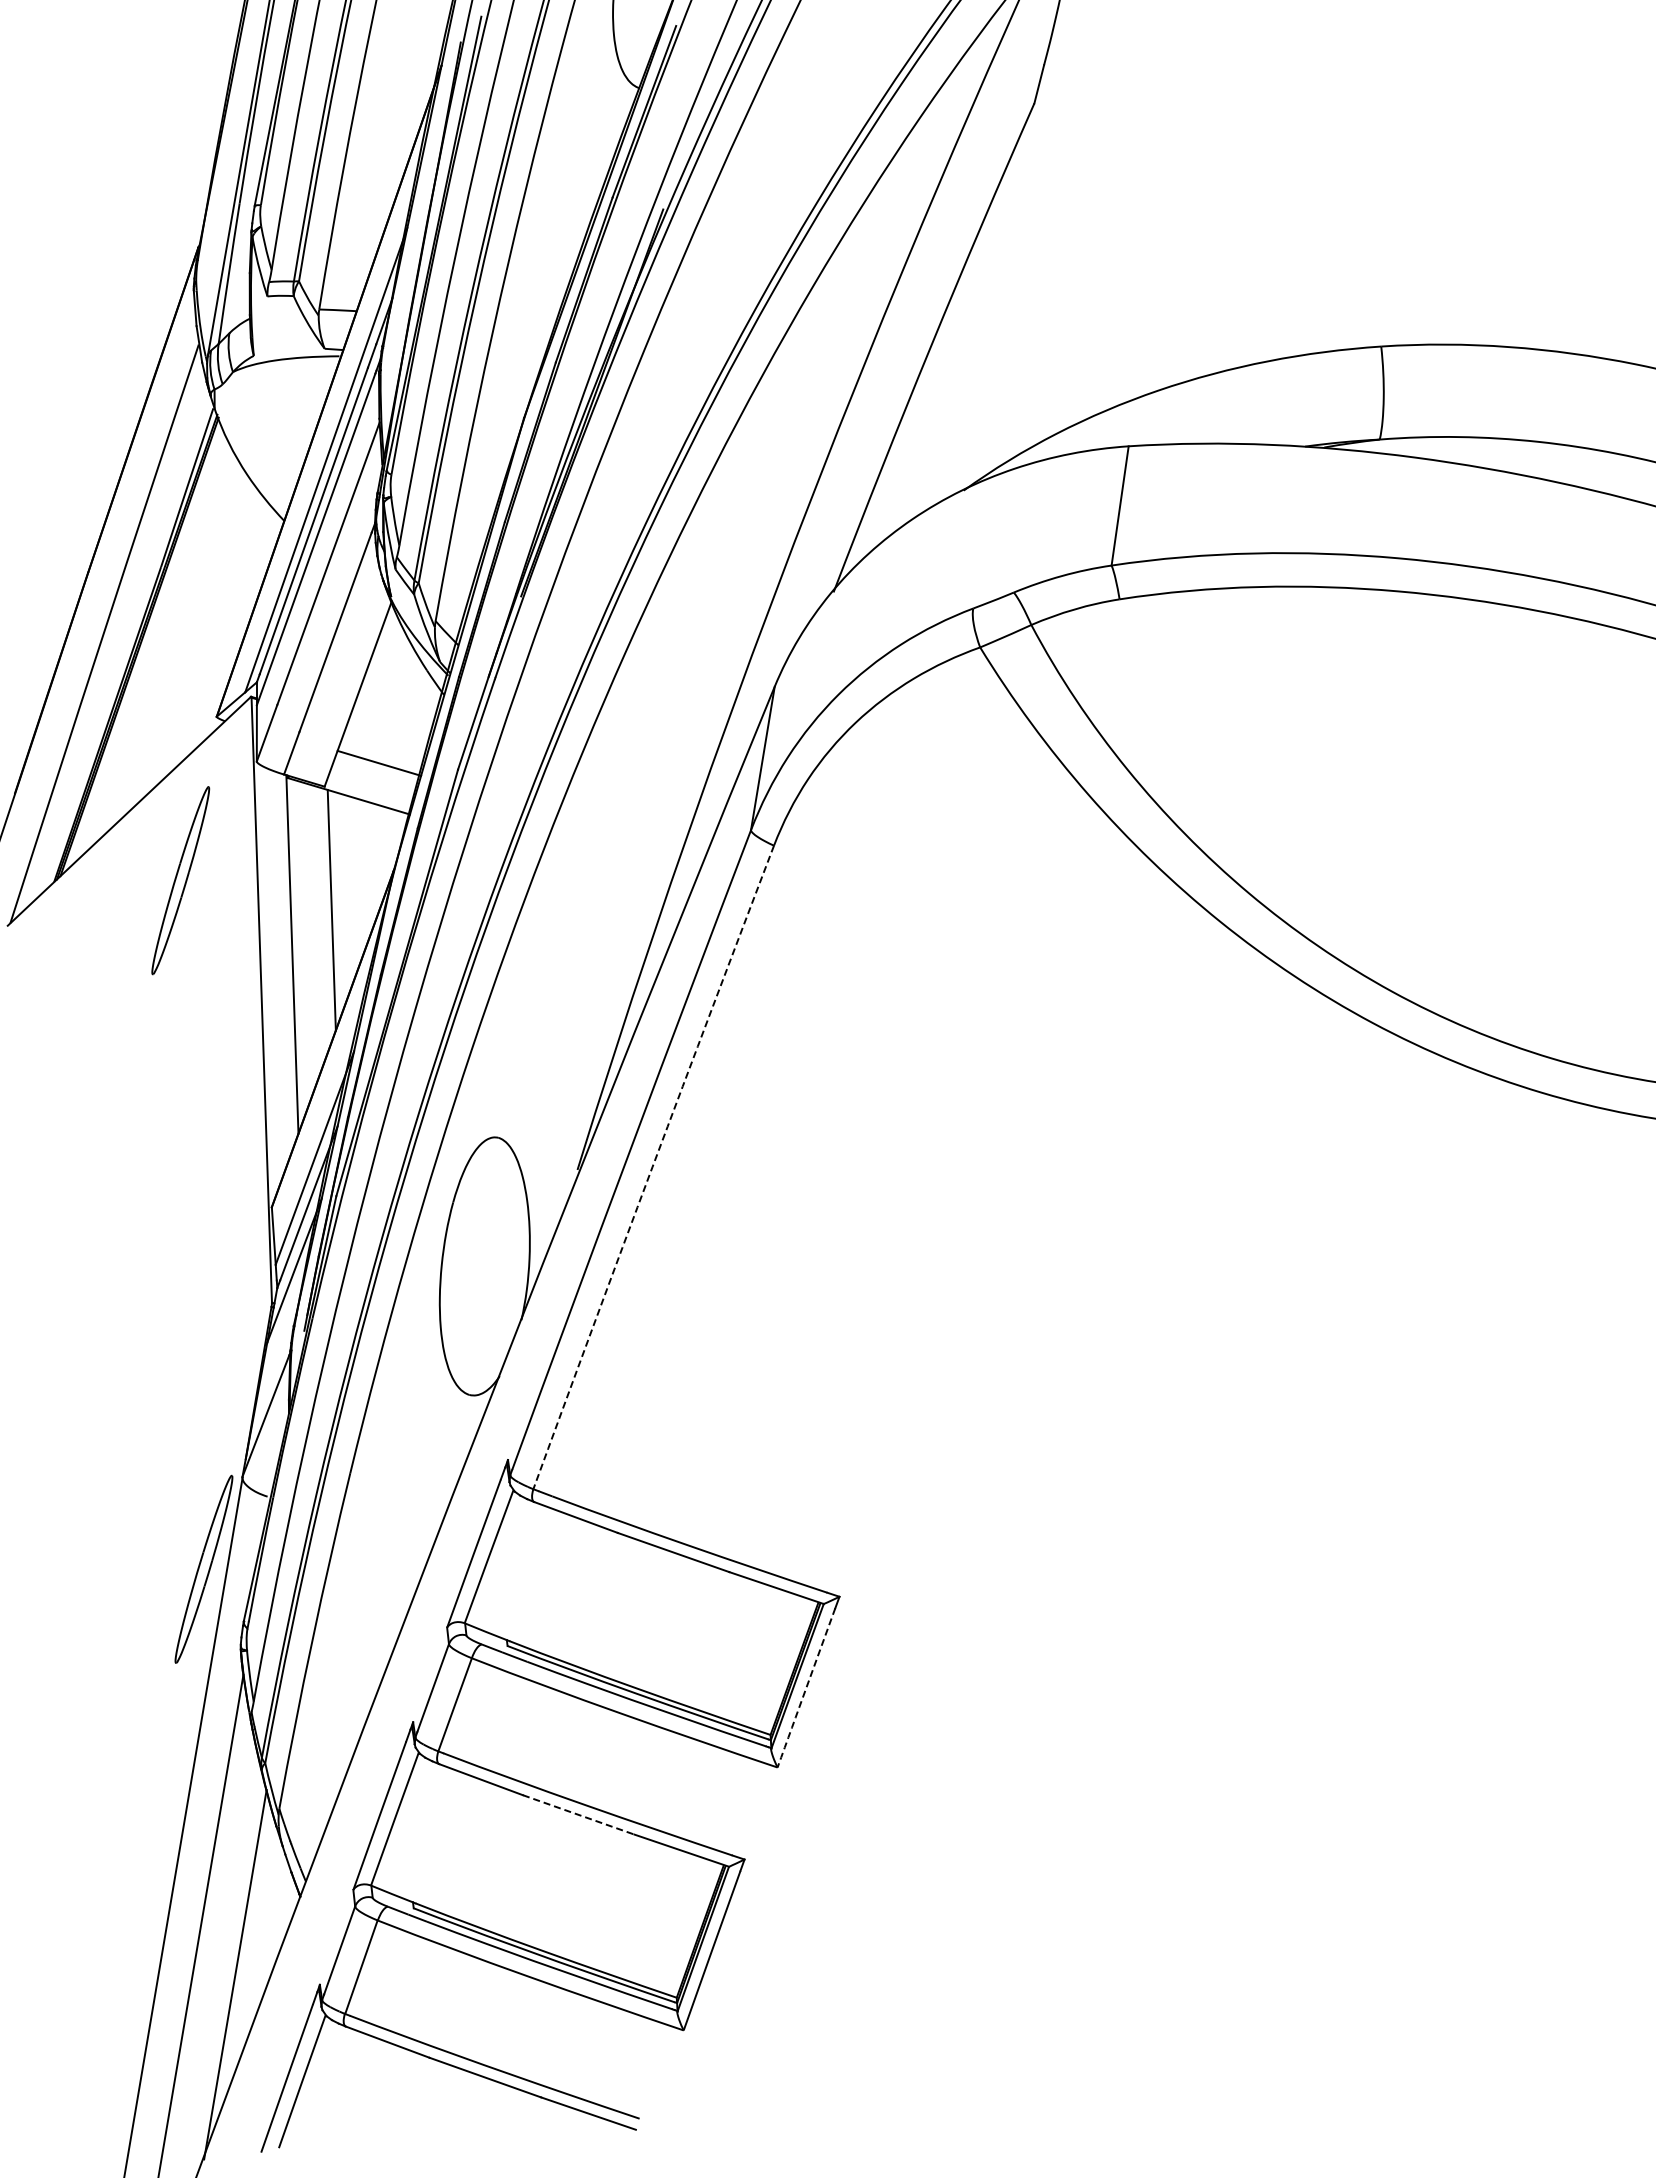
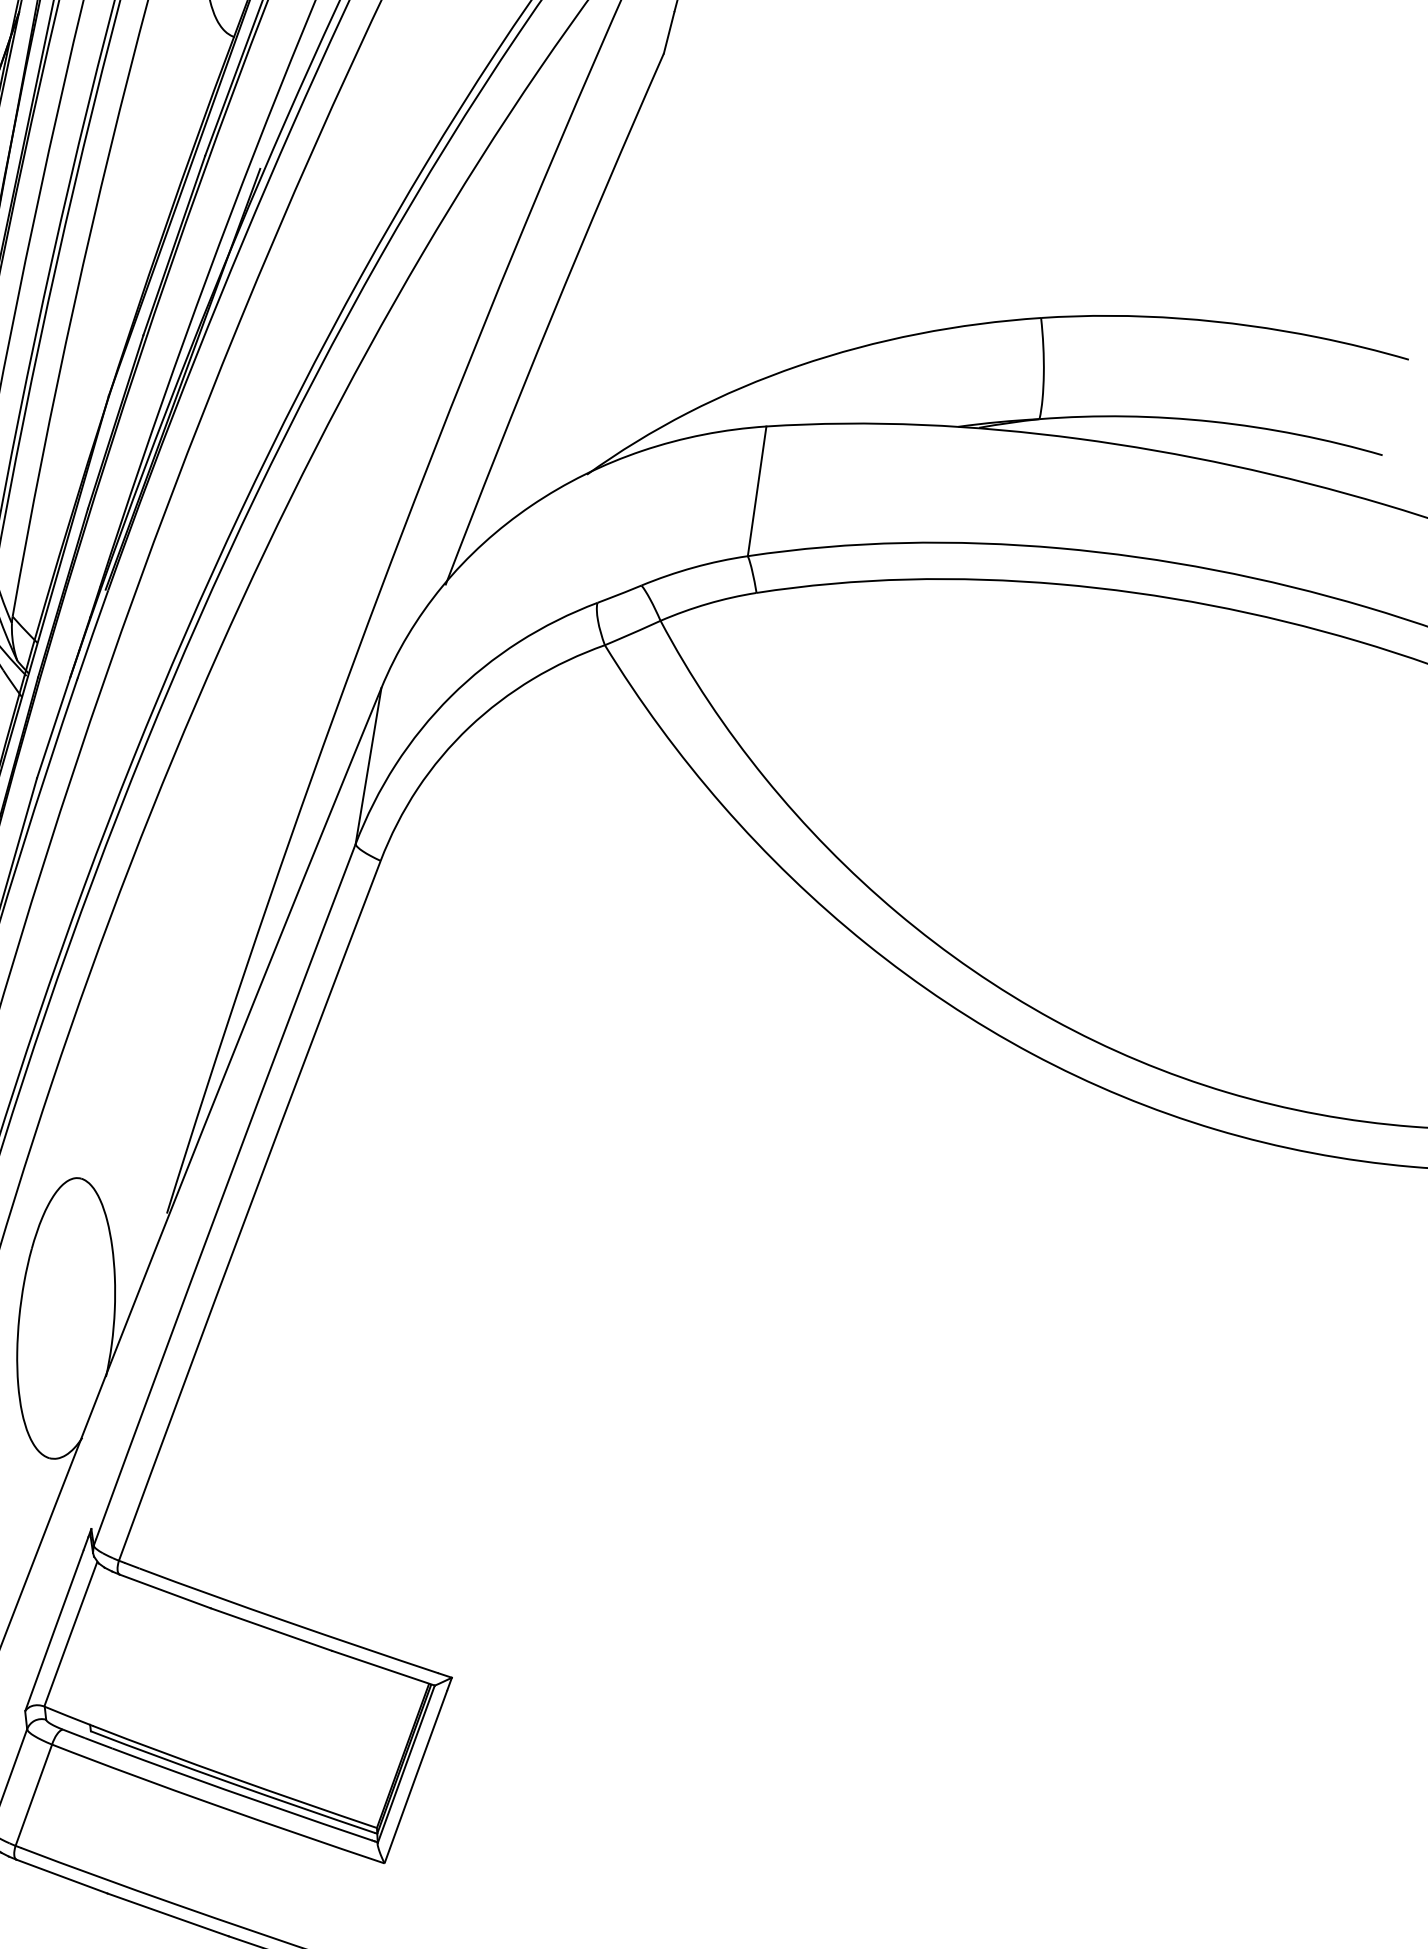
arc: (652, 1167) -> (248, 1210), dashed -> solid
arc: (806, 1687) -> (416, 1776), dashed -> solid
line: (579, 1815) -> (169, 1915), dashed -> solid

